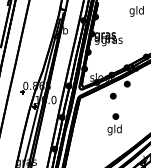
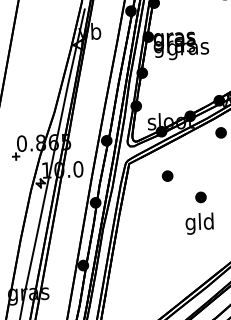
part: (113, 95) -> (168, 174), moved

